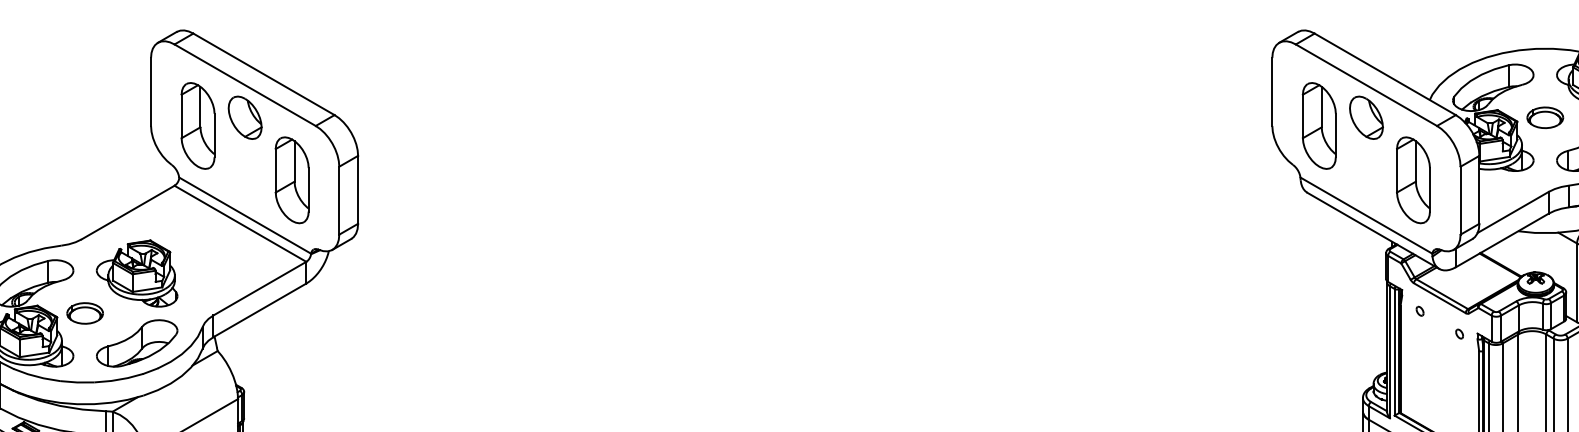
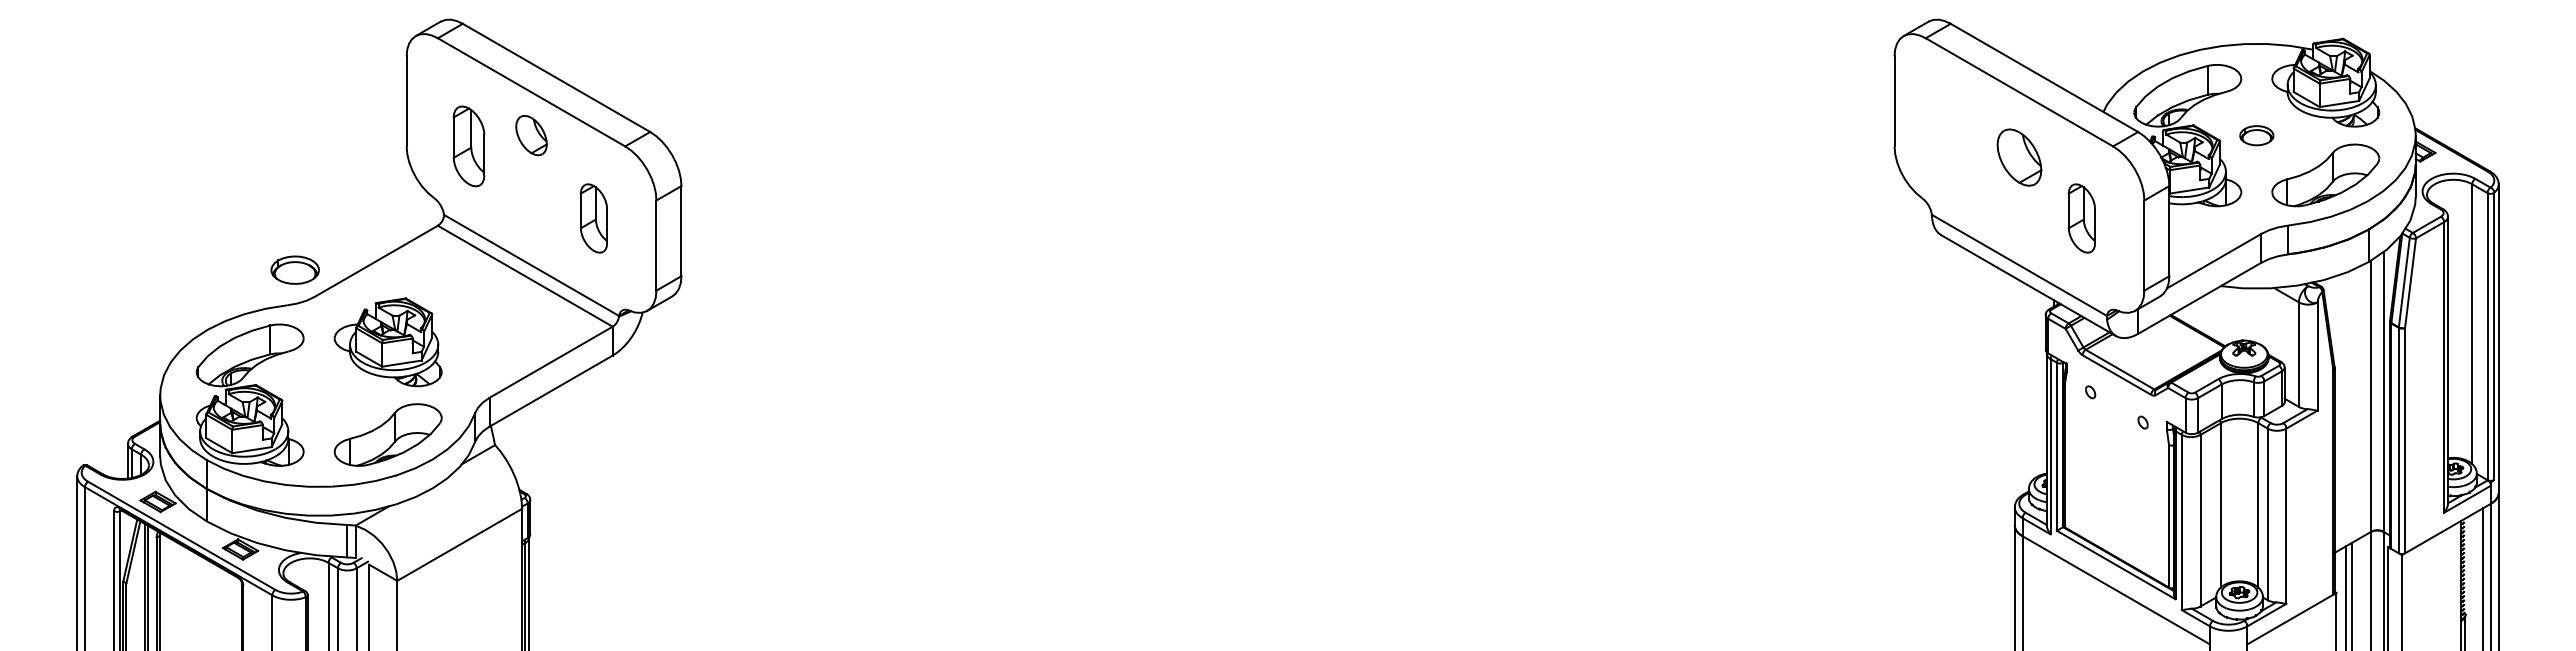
part: (245, 117) -> (531, 135), size x0.7
part: (1366, 117) -> (2019, 157), moved
part: (1545, 117) -> (2256, 135), size x0.7
part: (197, 126) -> (468, 146), size x0.7
part: (1319, 126) -> (1956, 146), removed
part: (291, 180) -> (593, 218), size x0.6
part: (1413, 180) -> (2081, 218), size x0.6
part: (84, 312) -> (294, 269), moved

